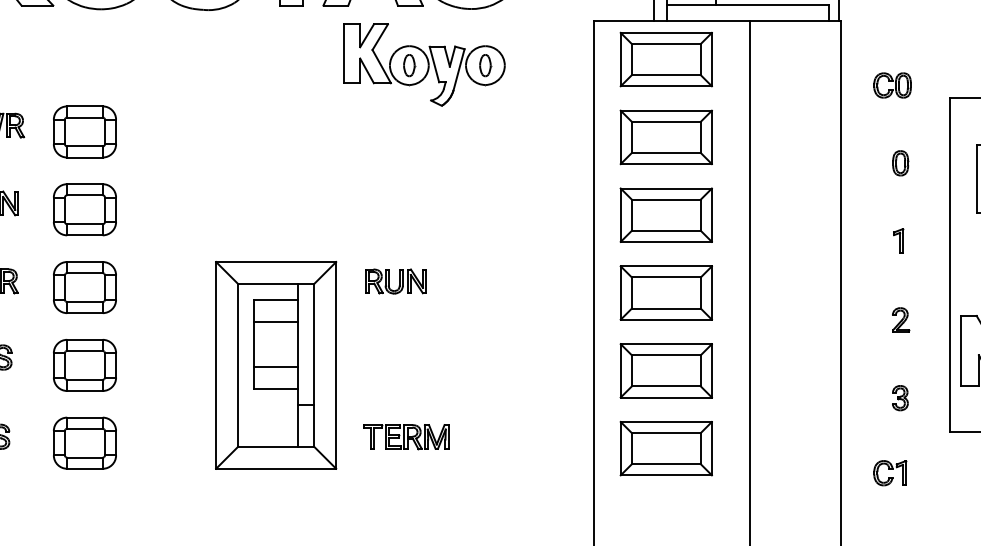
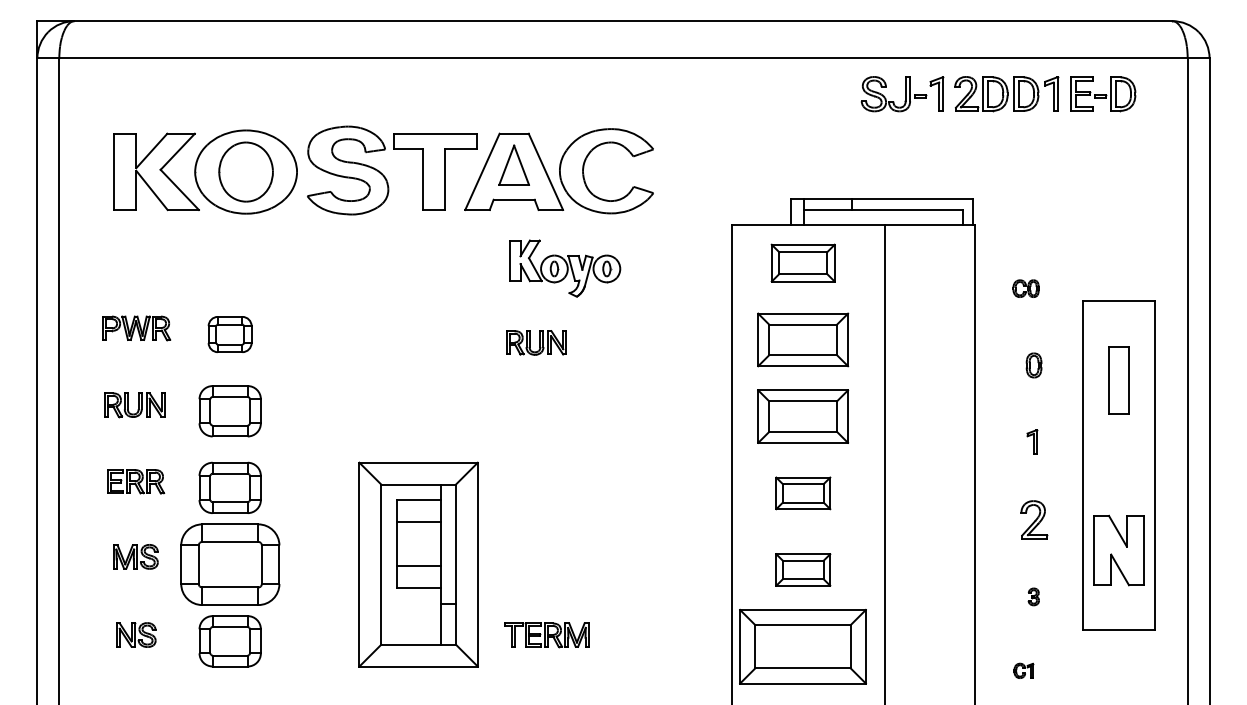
part: (666, 58) -> (803, 262), size x0.7
part: (424, 64) -> (564, 268), size x0.7
part: (891, 85) -> (1025, 288), size x0.7
part: (84, 131) -> (229, 334), size x0.7
part: (395, 281) -> (536, 342), moved
part: (666, 293) -> (803, 493), size x0.6
part: (901, 319) -> (1034, 519), size x1.6
part: (84, 365) -> (229, 564), size x1.6
part: (666, 370) -> (803, 569), size x0.6
part: (900, 397) -> (1033, 596), size x0.7
part: (666, 448) -> (803, 646), size x1.4
part: (889, 472) -> (1023, 670), size x0.6

